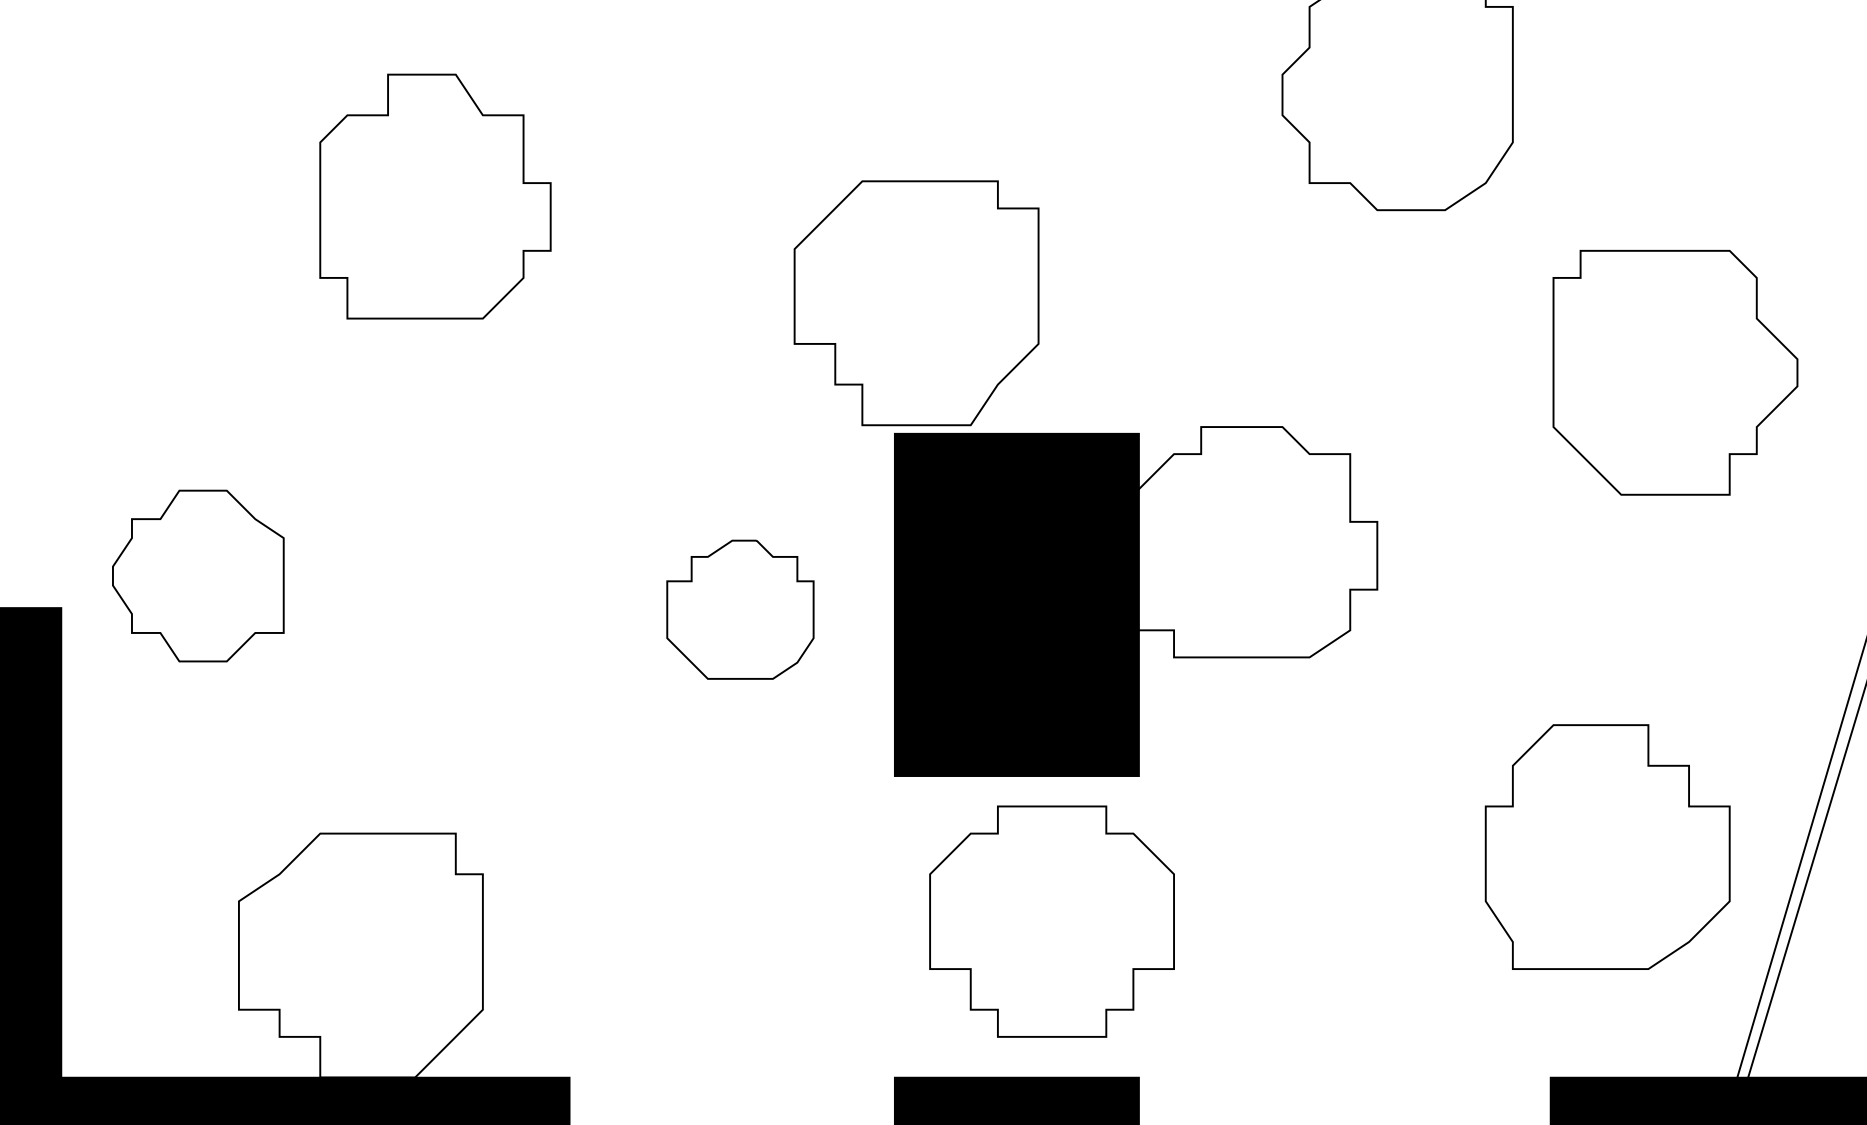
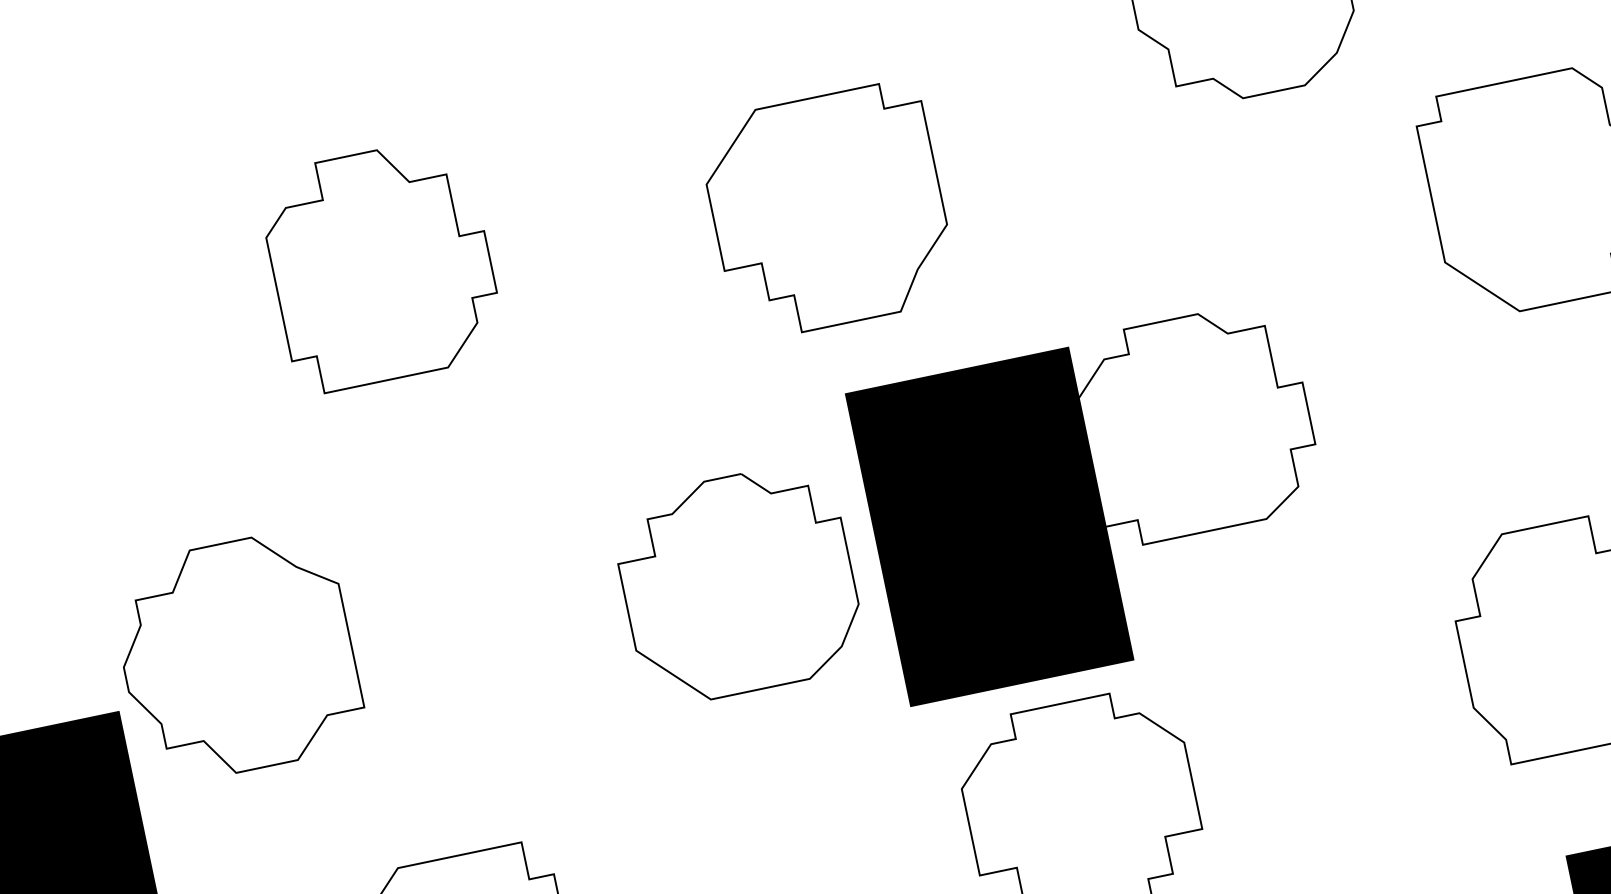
part: (916, 303) -> (828, 210), moved
part: (198, 575) -> (237, 655), size x1.43
part: (740, 609) -> (738, 583), size x1.67

